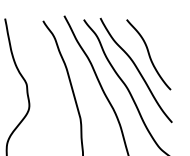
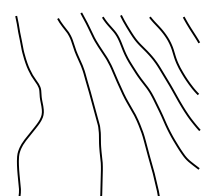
line: (164, 30) -> (191, 29), added

